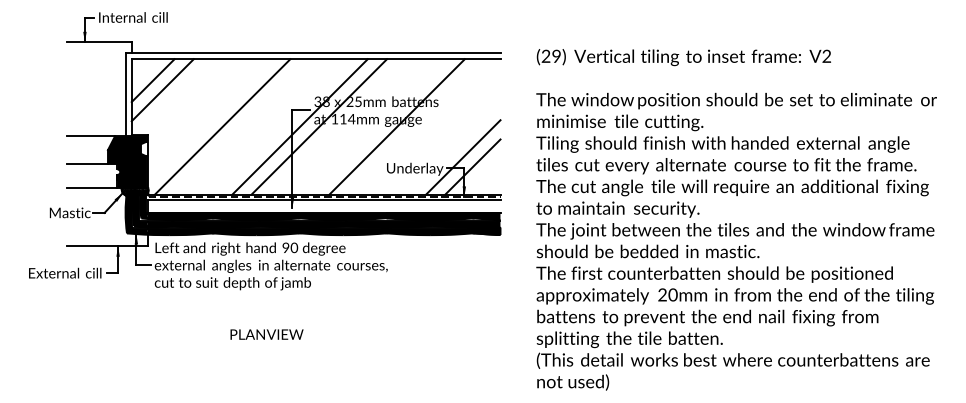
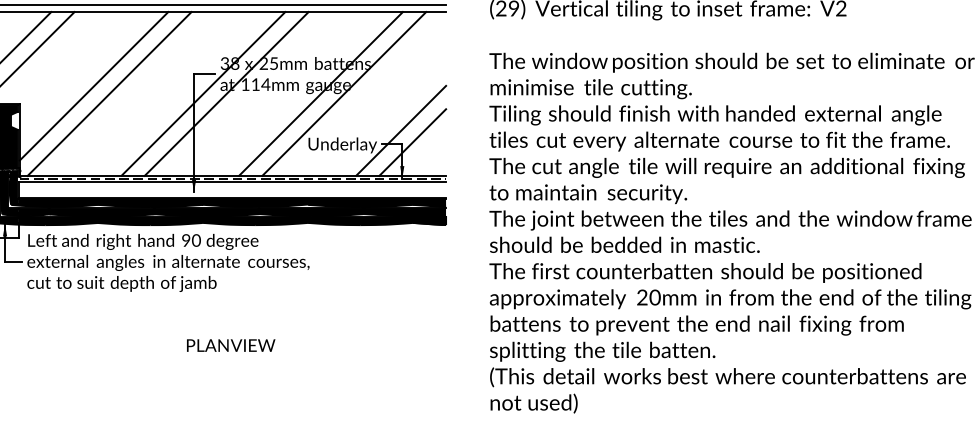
line: (209, 120) -> (93, 86), added
line: (416, 126) -> (344, 93), added
text: (266, 334) -> (230, 345), moved

